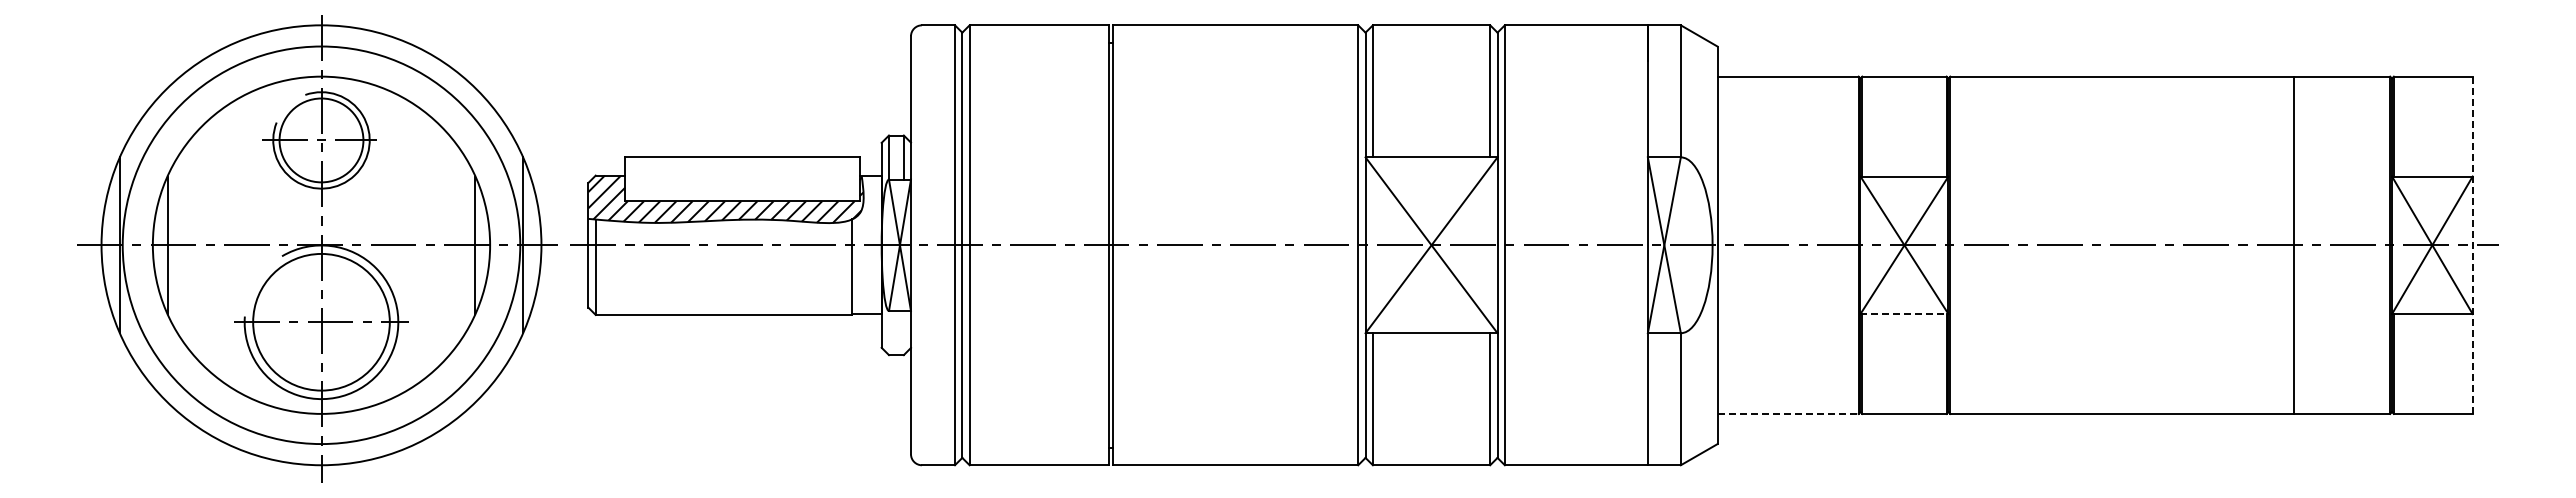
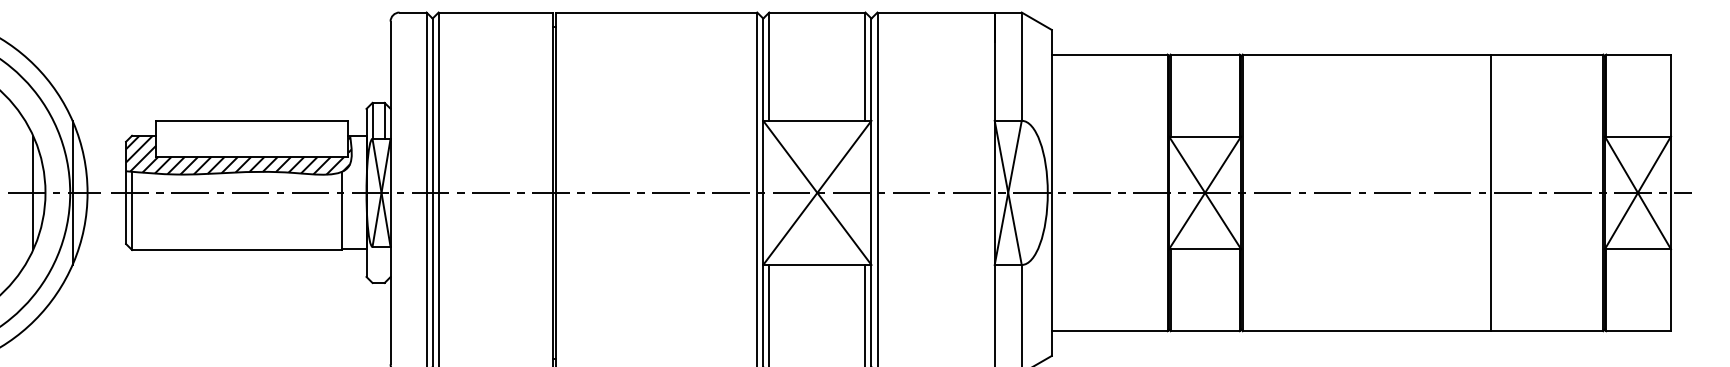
line: (2293, 244) -> (1490, 192), moved
line: (2472, 245) -> (1670, 193), dashed -> solid
line: (1904, 314) -> (1205, 249), dashed -> solid
line: (1788, 413) -> (1110, 330), dashed -> solid

